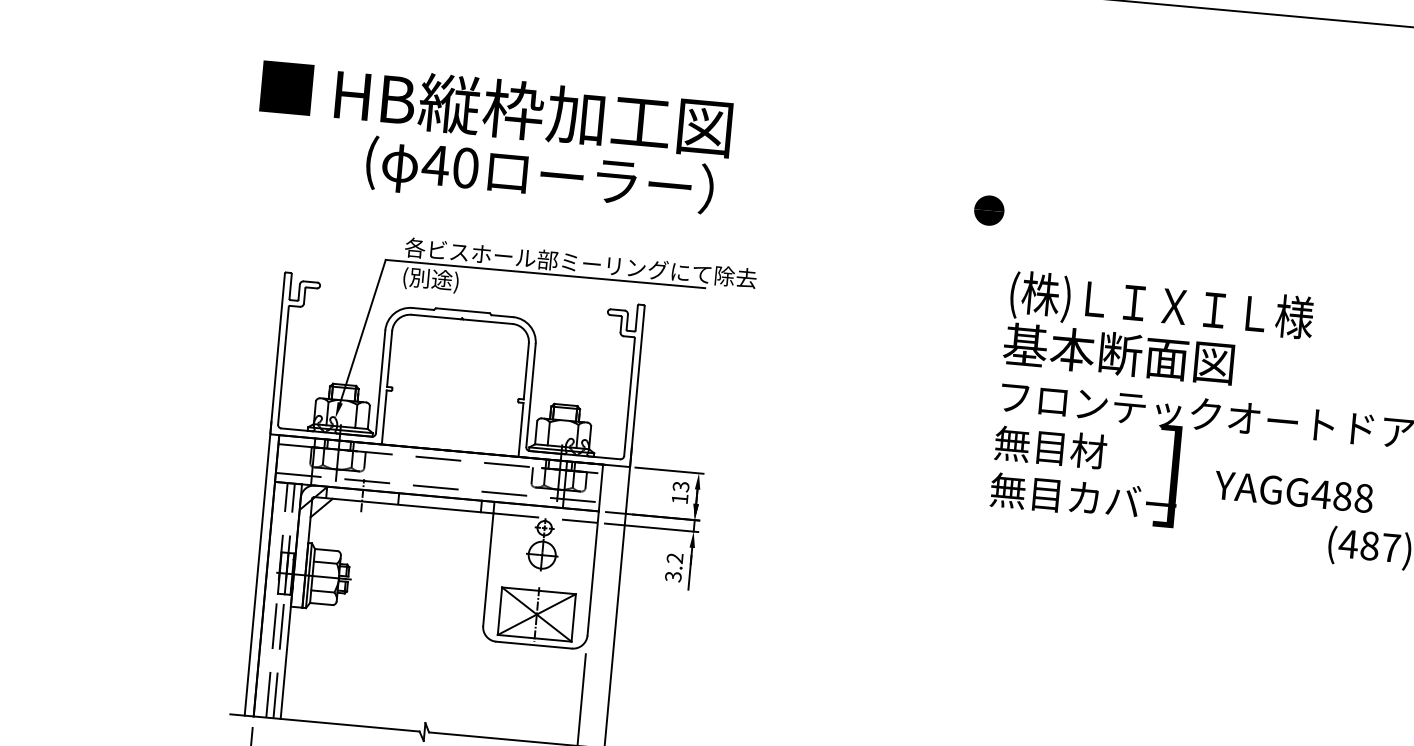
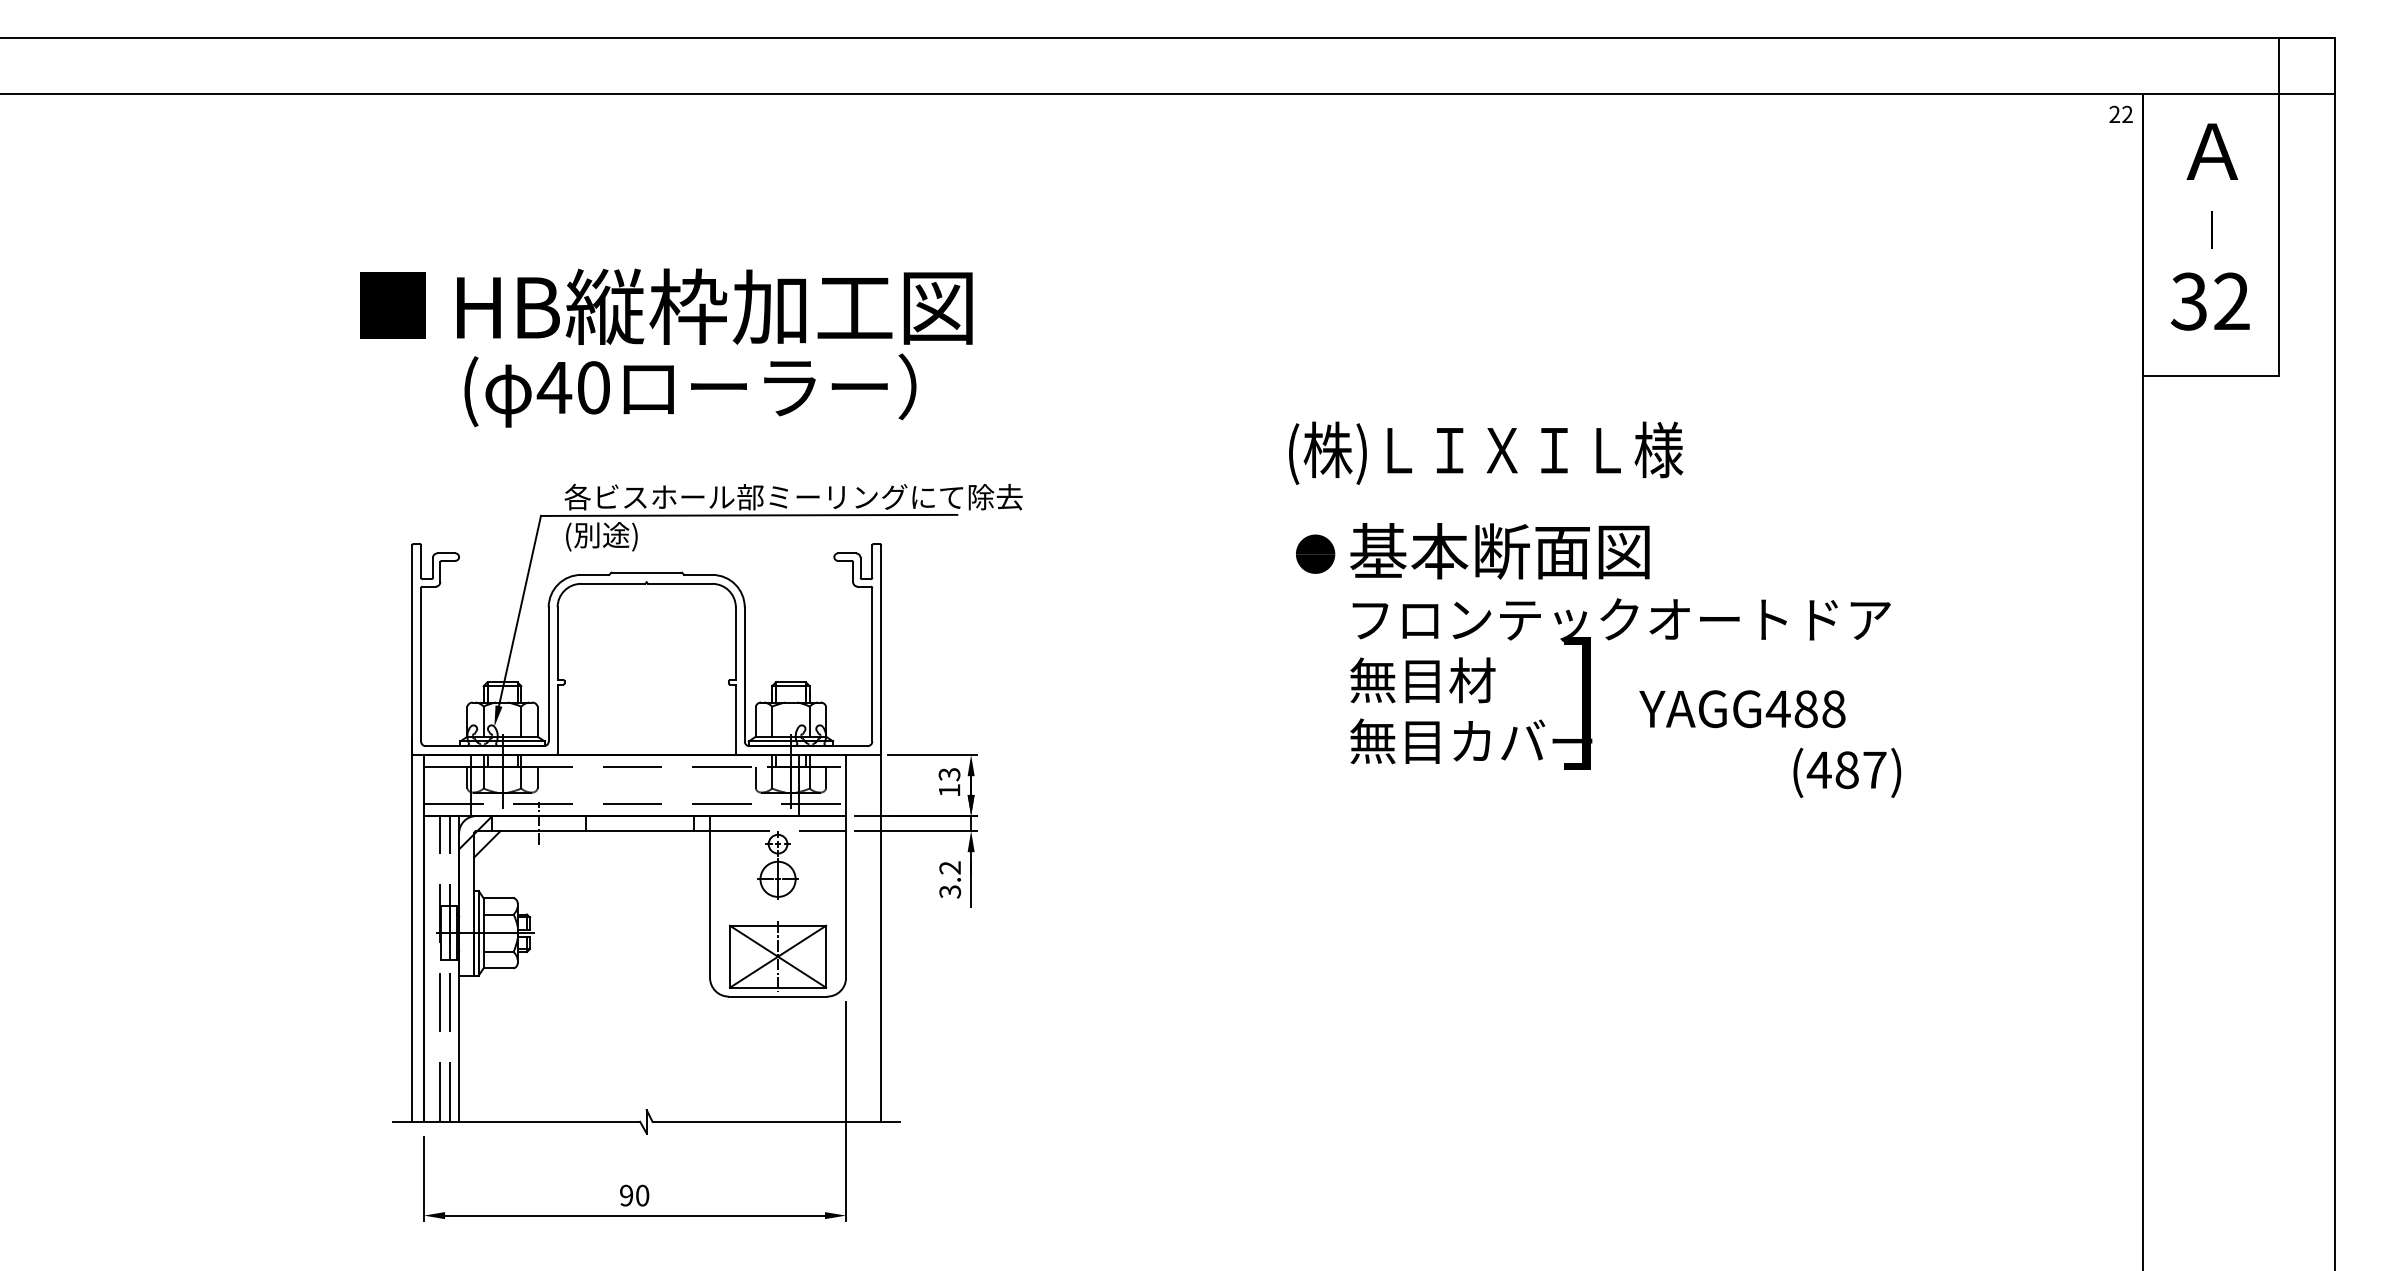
text: (539, 176) -> (690, 390), moved
part: (989, 210) -> (1315, 553), moved
text: (1162, 307) -> (1486, 452), moved

